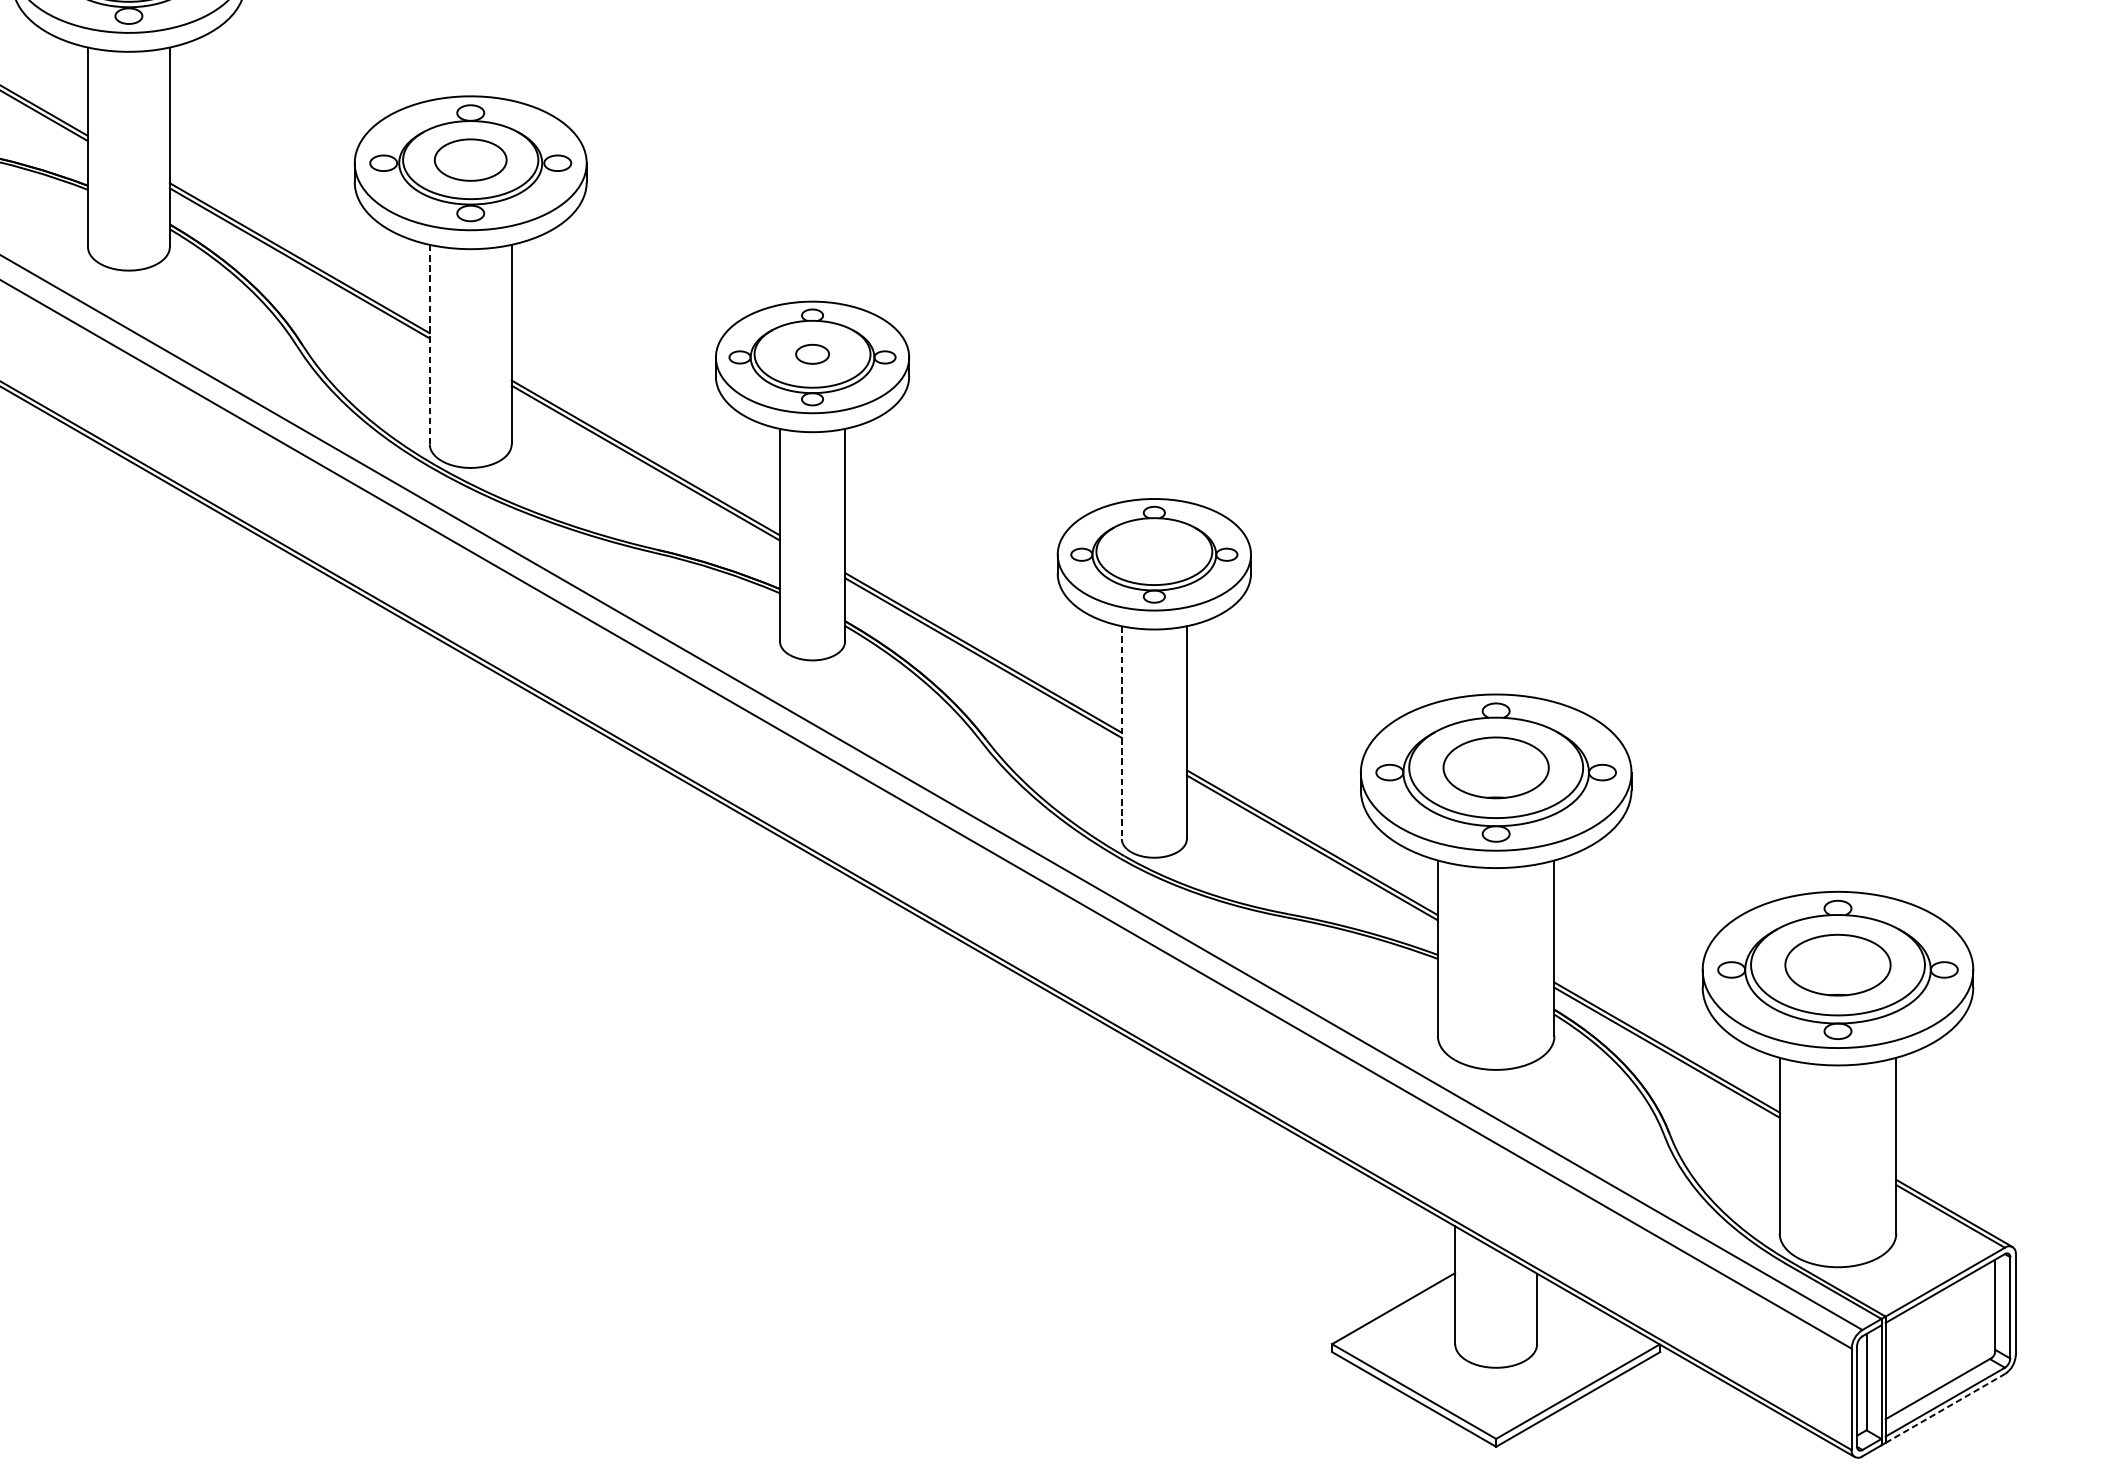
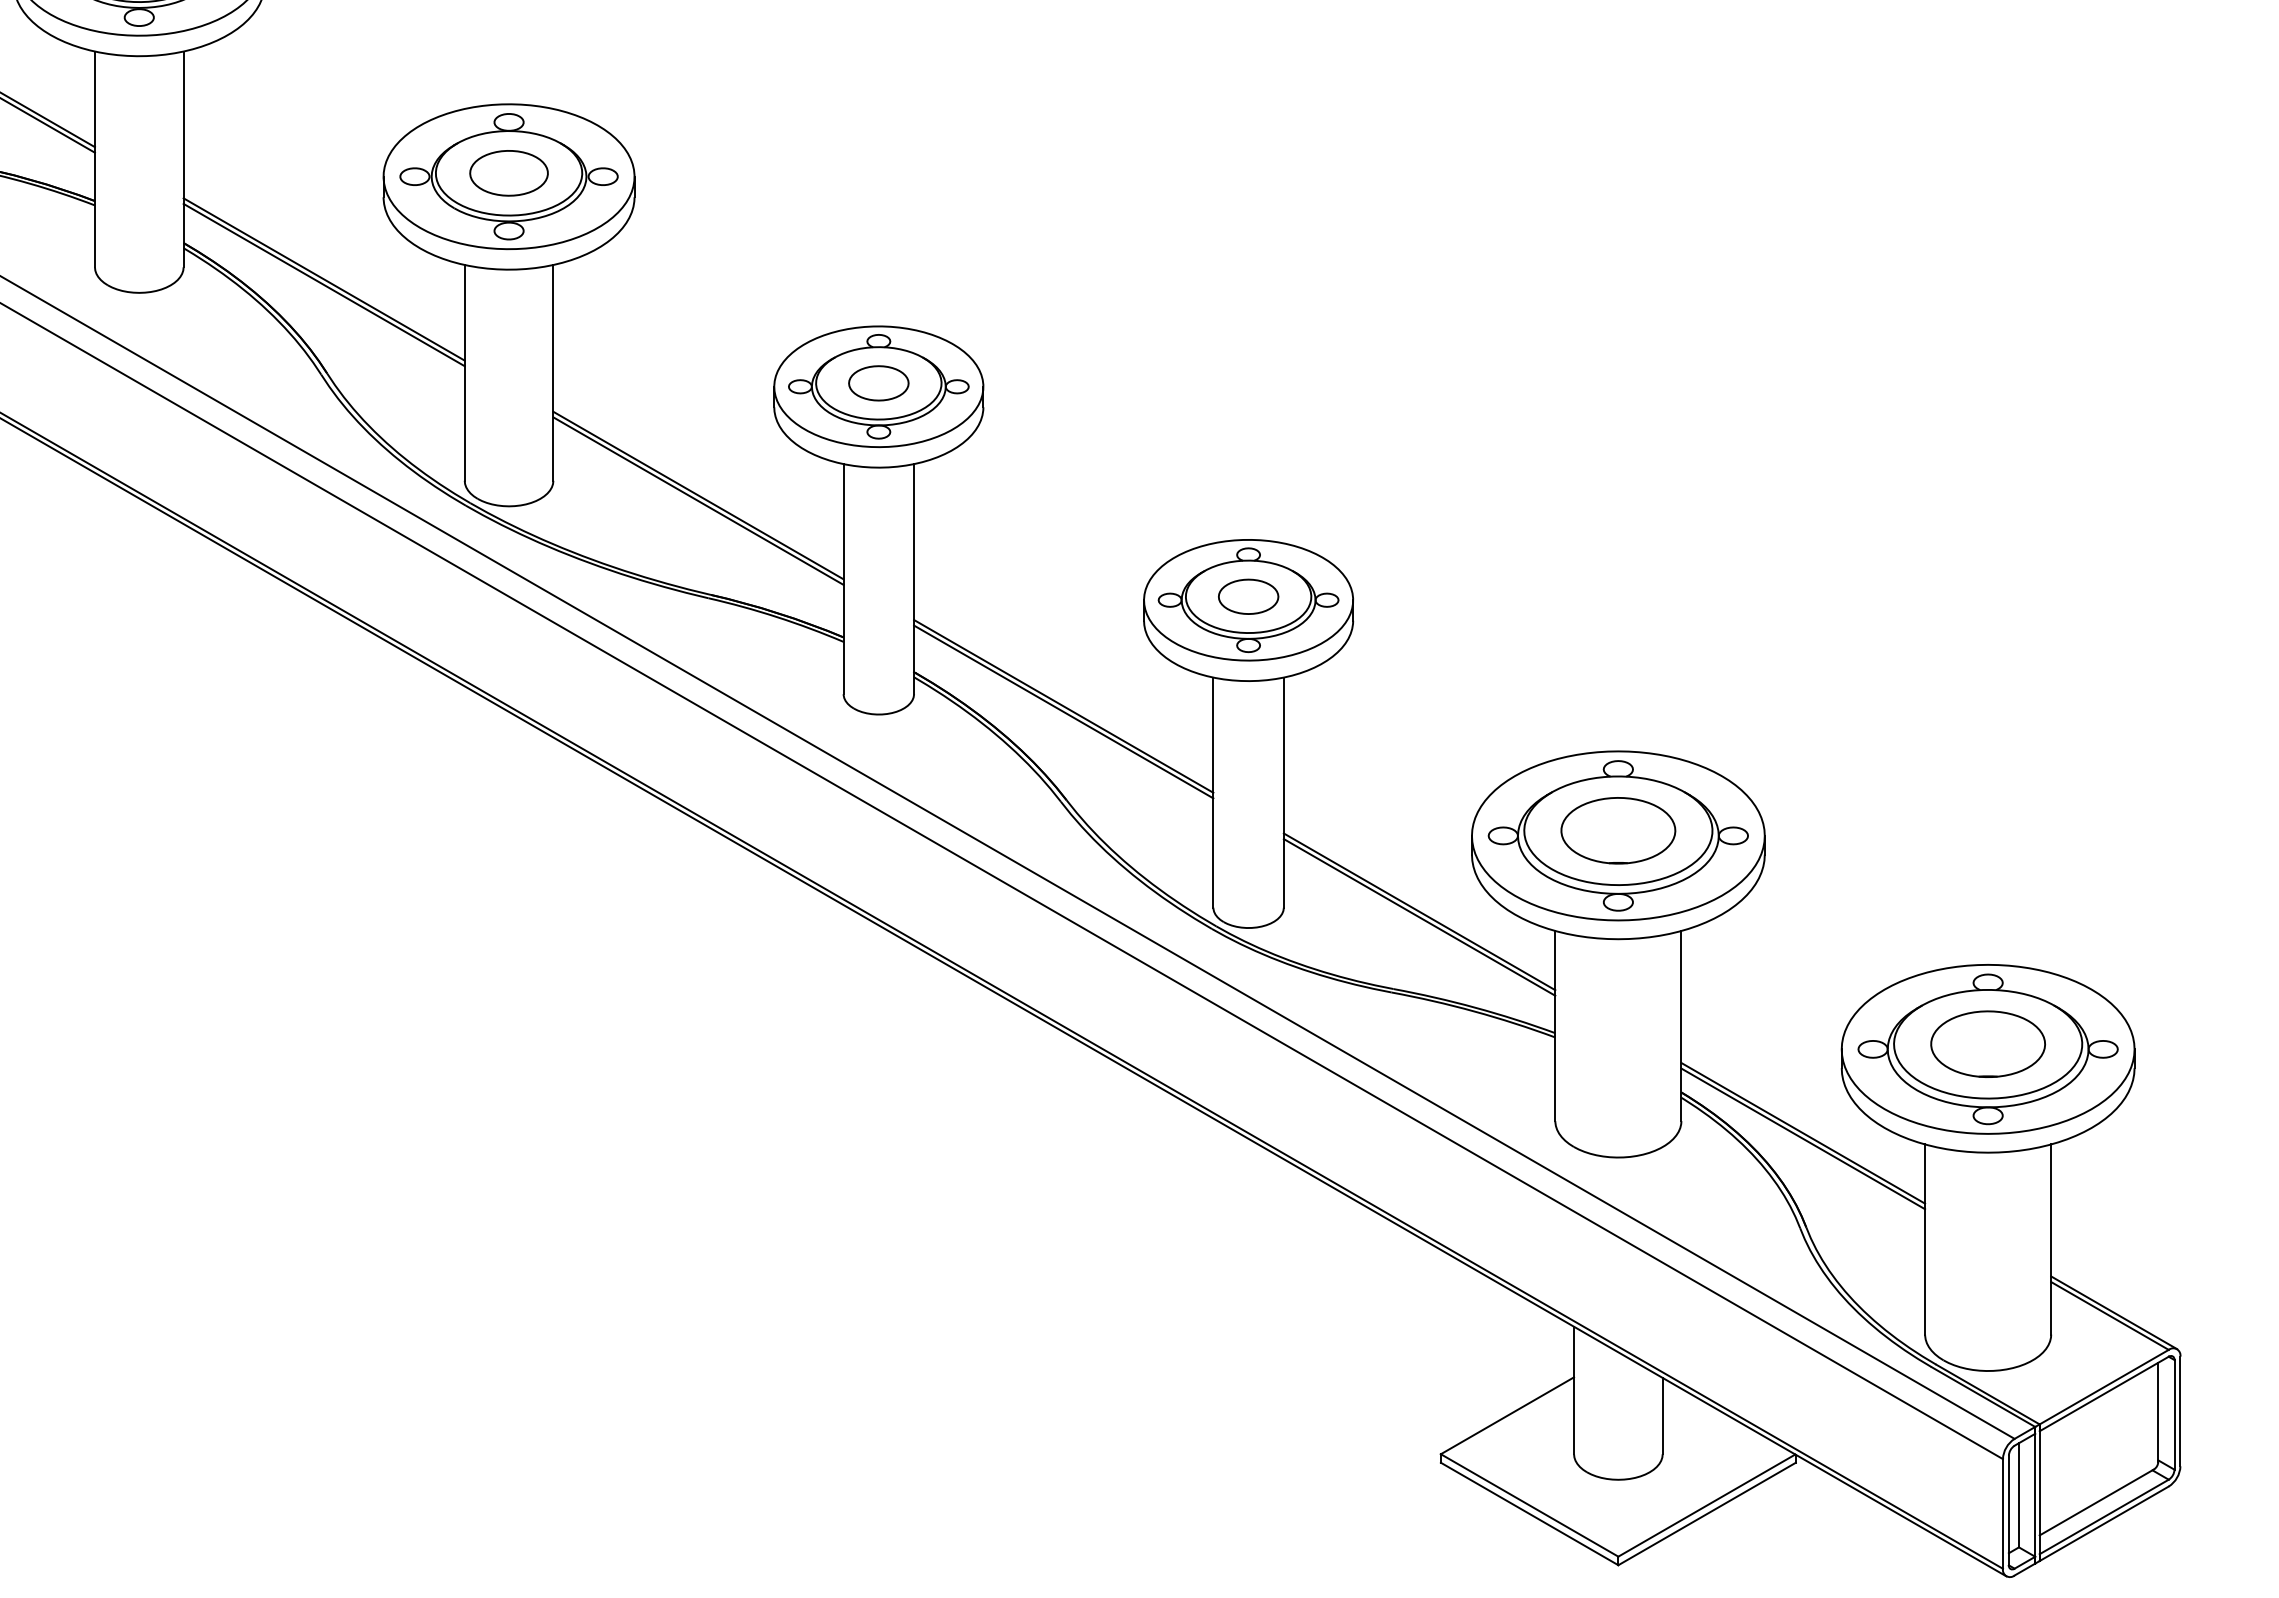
line: (429, 344) -> (464, 372), dashed -> solid
part: (812, 354) -> (878, 383), size x1.67
part: (1154, 551) -> (1248, 596), added
line: (1121, 733) -> (1213, 793), dashed -> solid
line: (1945, 1408) -> (2104, 1523), dashed -> solid

